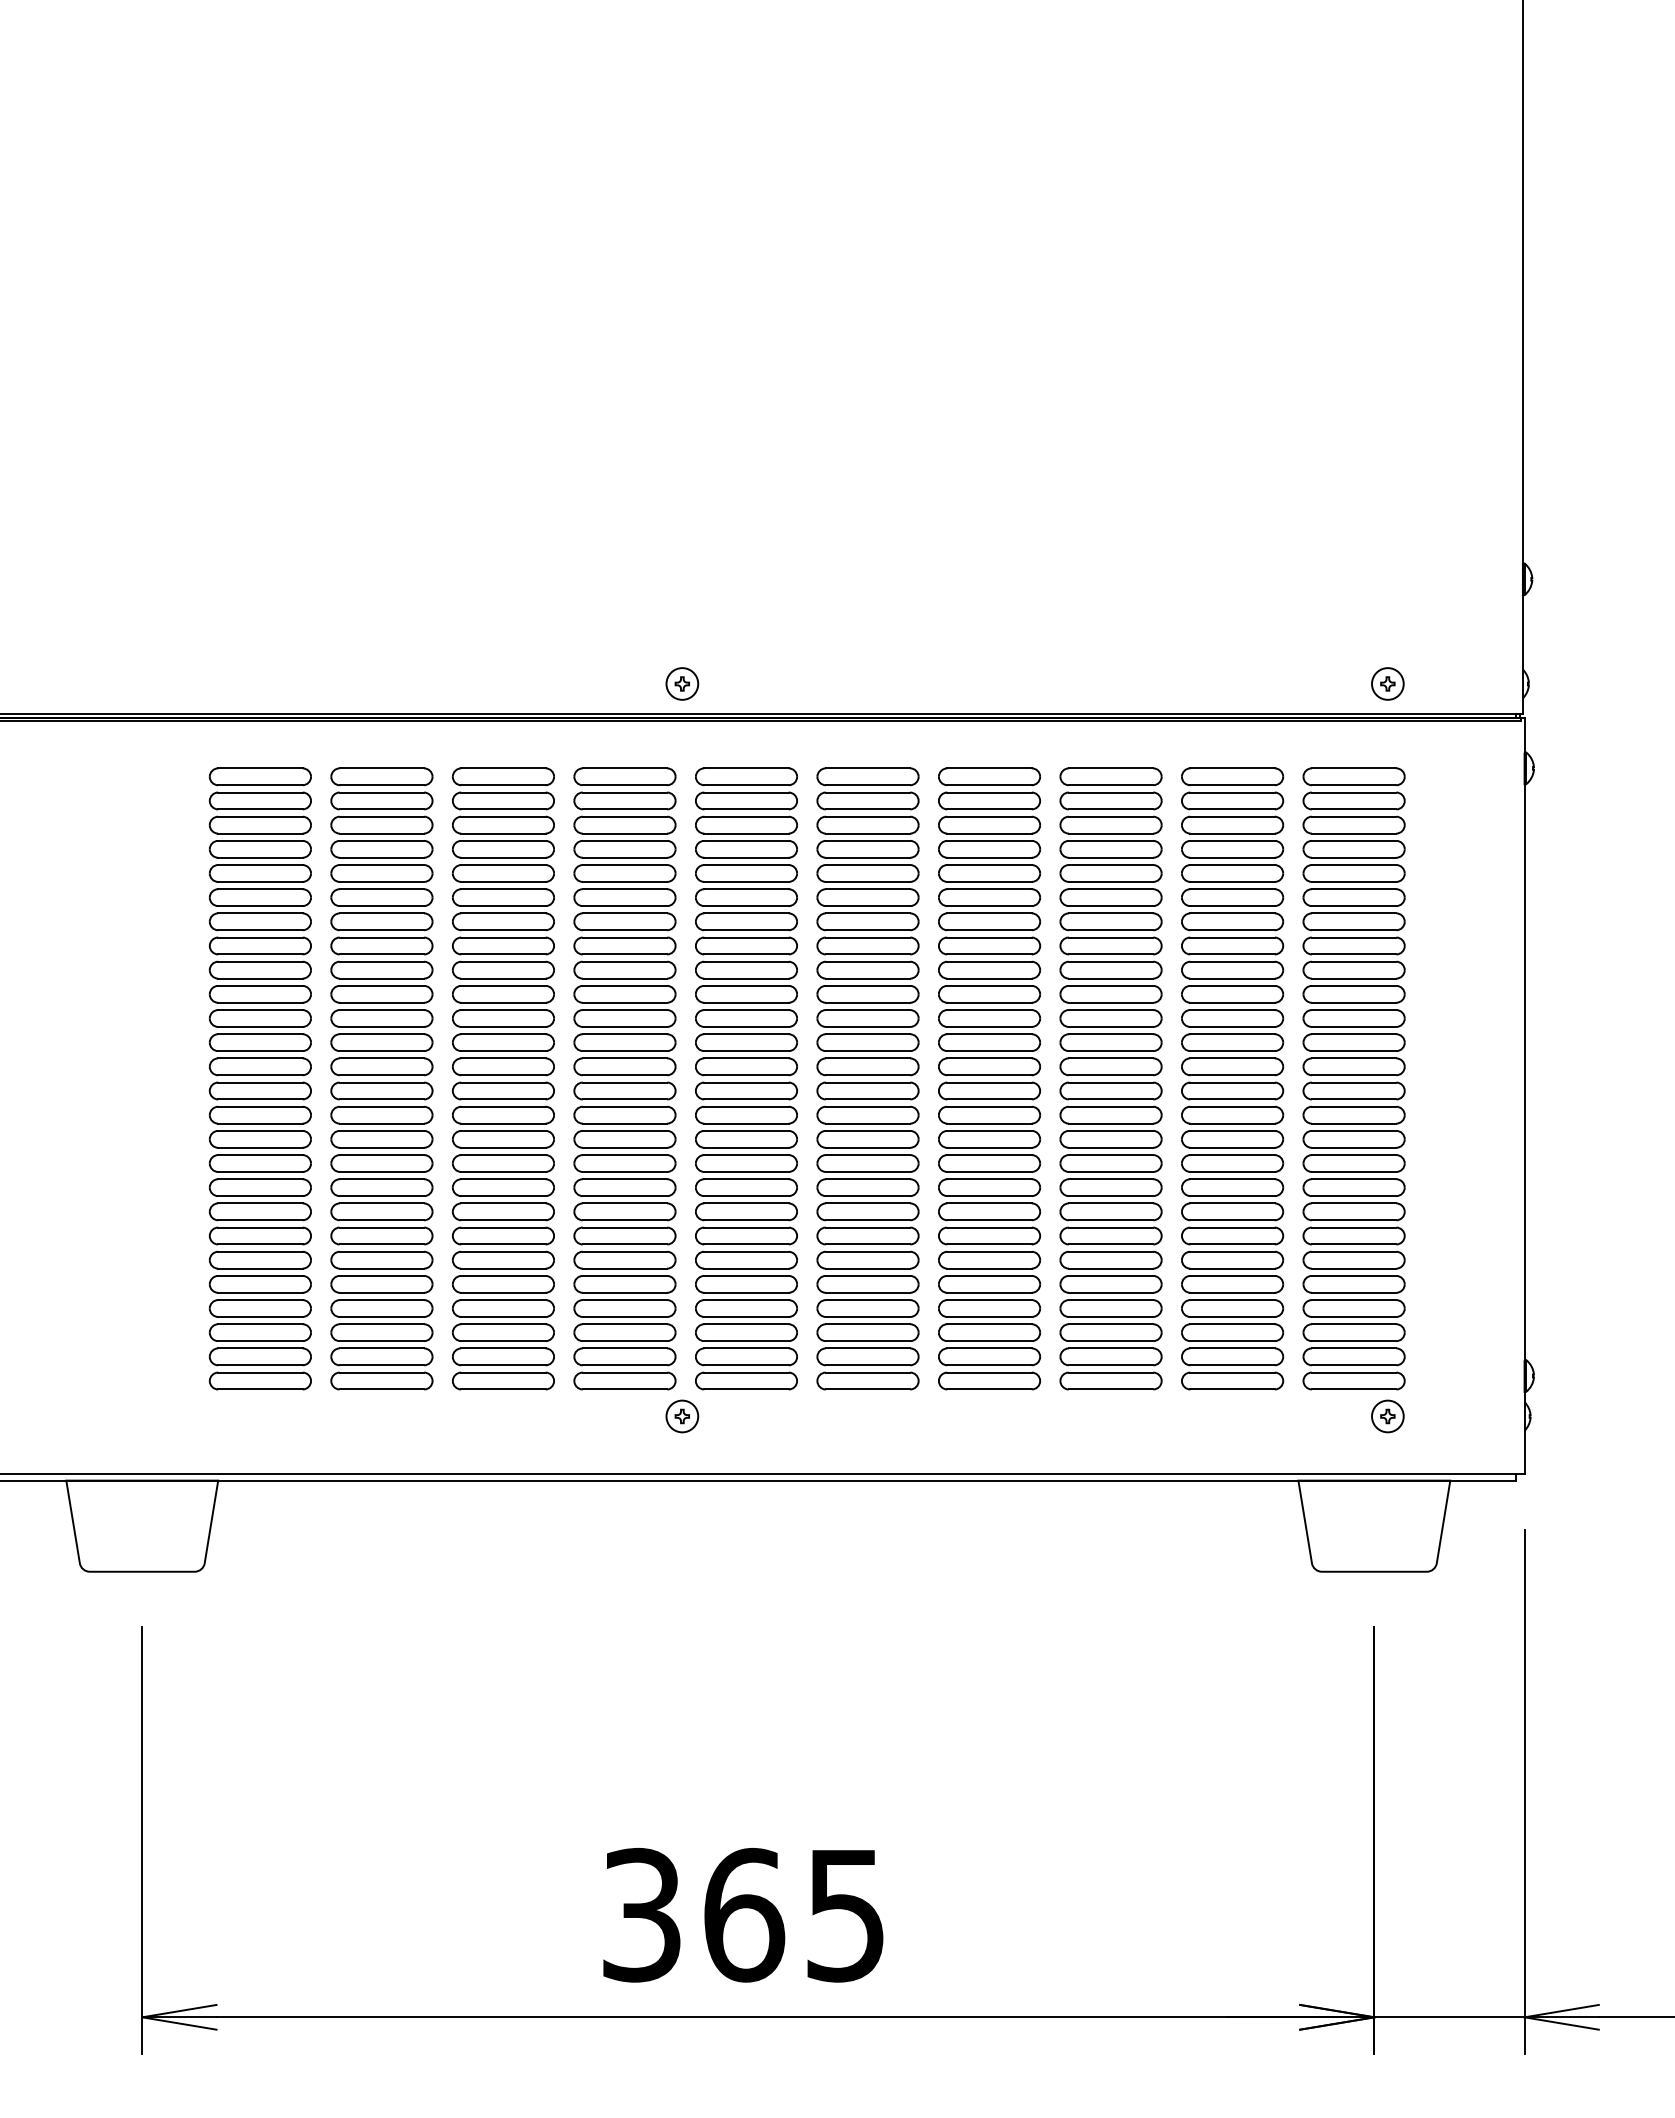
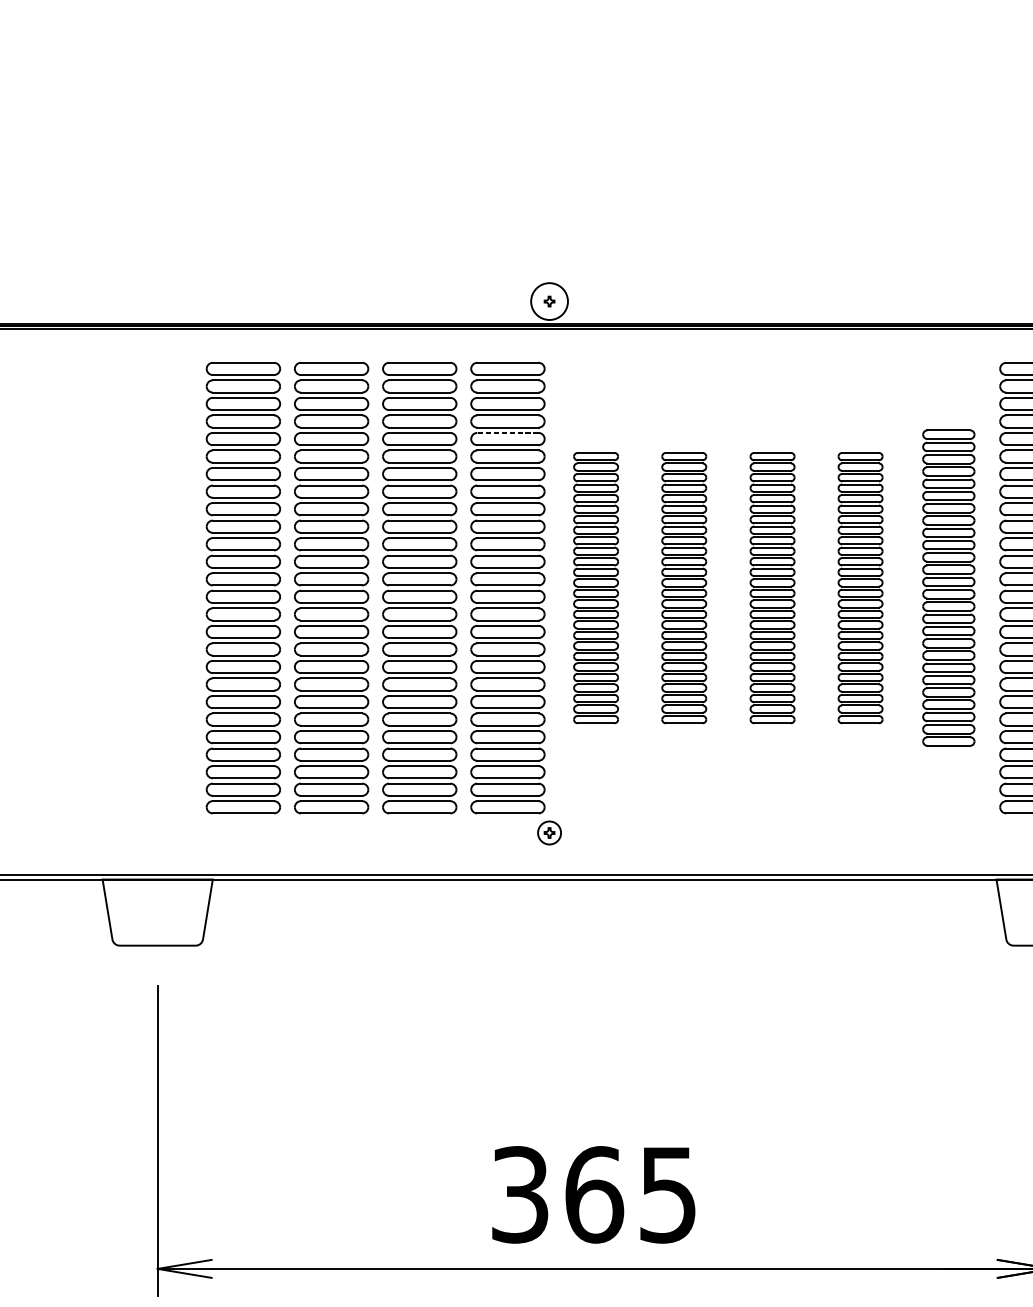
circle: (682, 683) -> (549, 301), size x1.6
line: (624, 865) -> (507, 433), solid -> dashed
part: (746, 1078) -> (596, 587), size x0.6
part: (867, 1078) -> (683, 587), size x0.6
part: (989, 1078) -> (772, 587), size x0.6
part: (1110, 1078) -> (860, 587), size x0.6
part: (1232, 1078) -> (948, 587), size x0.7

